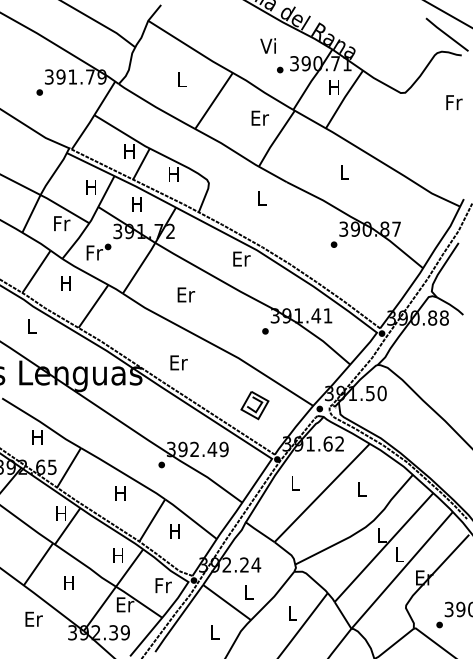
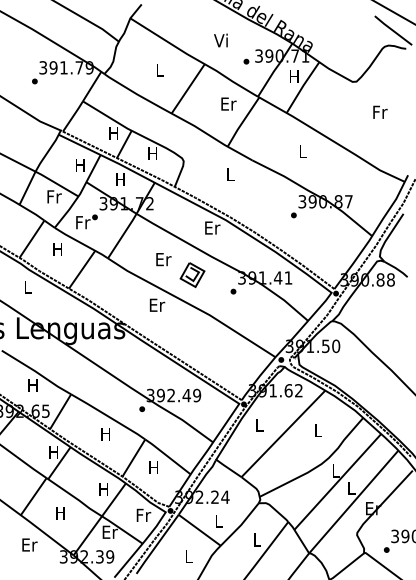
text: (267, 45) -> (220, 40), moved
text: (454, 102) -> (380, 112), moved
text: (178, 362) -> (156, 304), moved
part: (254, 405) -> (192, 275), moved

